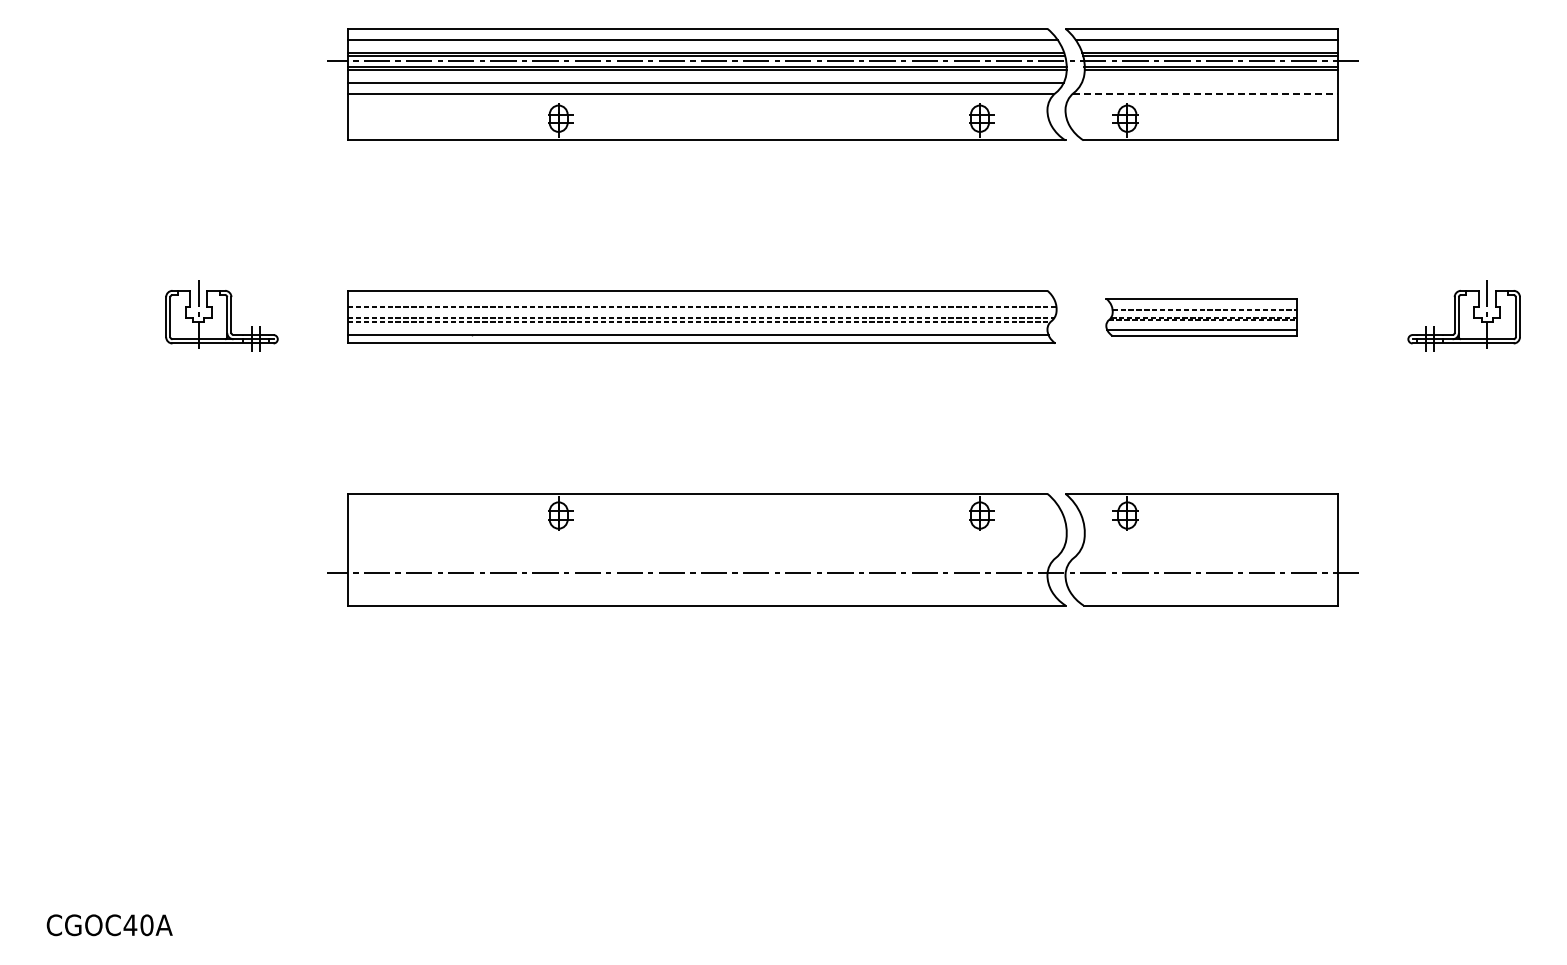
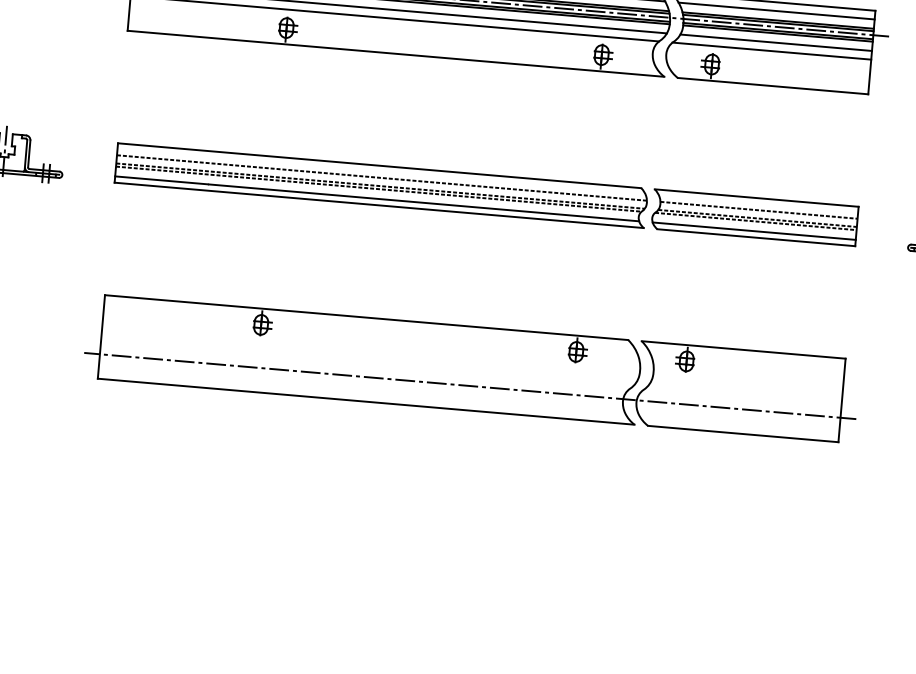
line: (1210, 82) -> (776, 42), added
line: (1205, 94) -> (772, 51), dashed -> solid
part: (1201, 316) -> (754, 217), size x1.43

